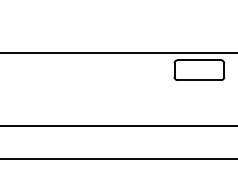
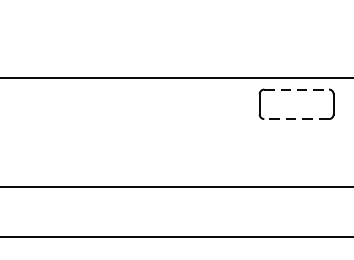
line: (199, 60) -> (296, 89), solid -> dashed
line: (199, 80) -> (296, 119), solid -> dashed

